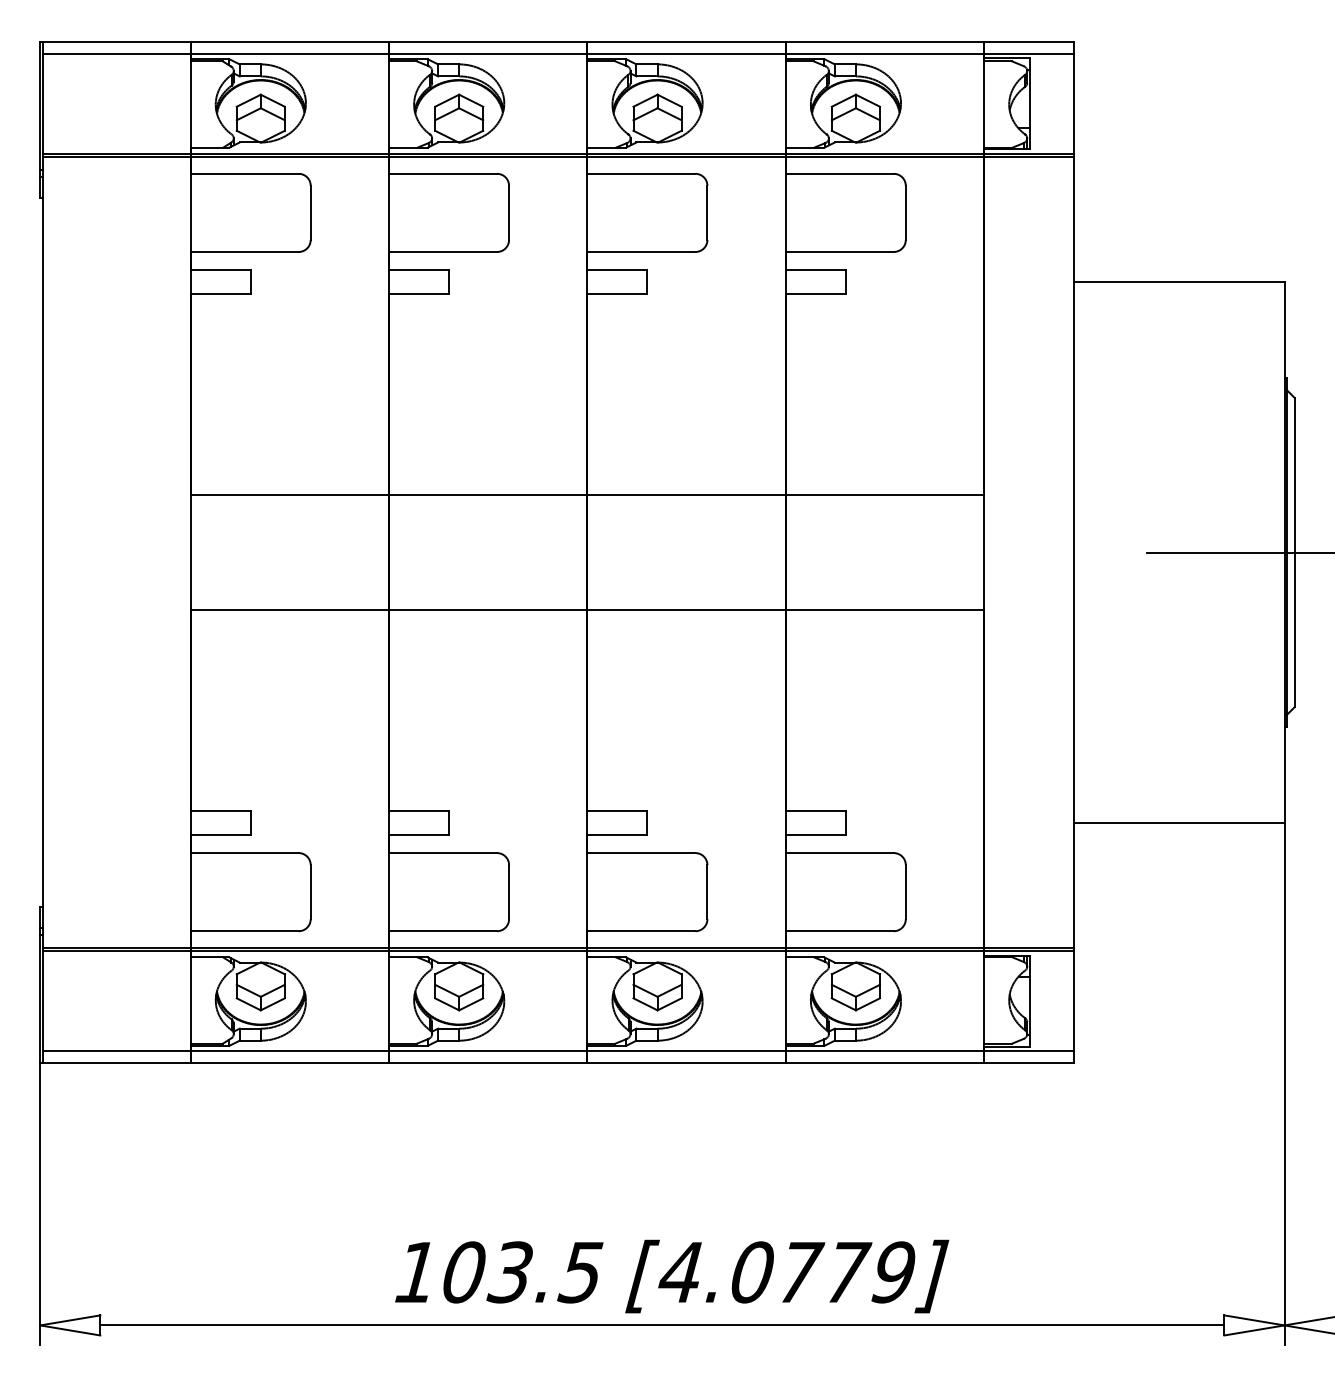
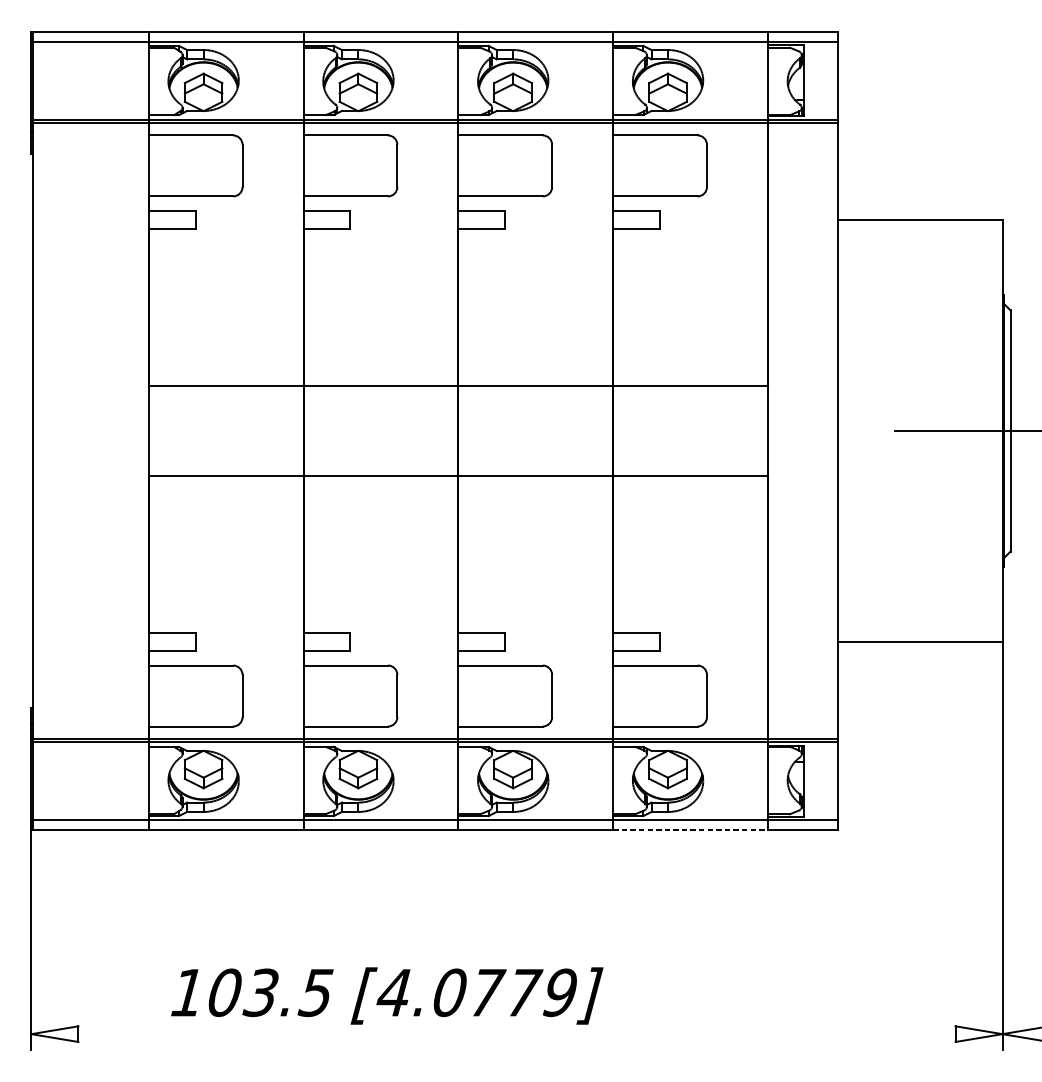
line: (885, 1063) -> (691, 829), solid -> dashed
text: (672, 1276) -> (387, 995), moved
line: (662, 1325) -> (517, 1034), removed

